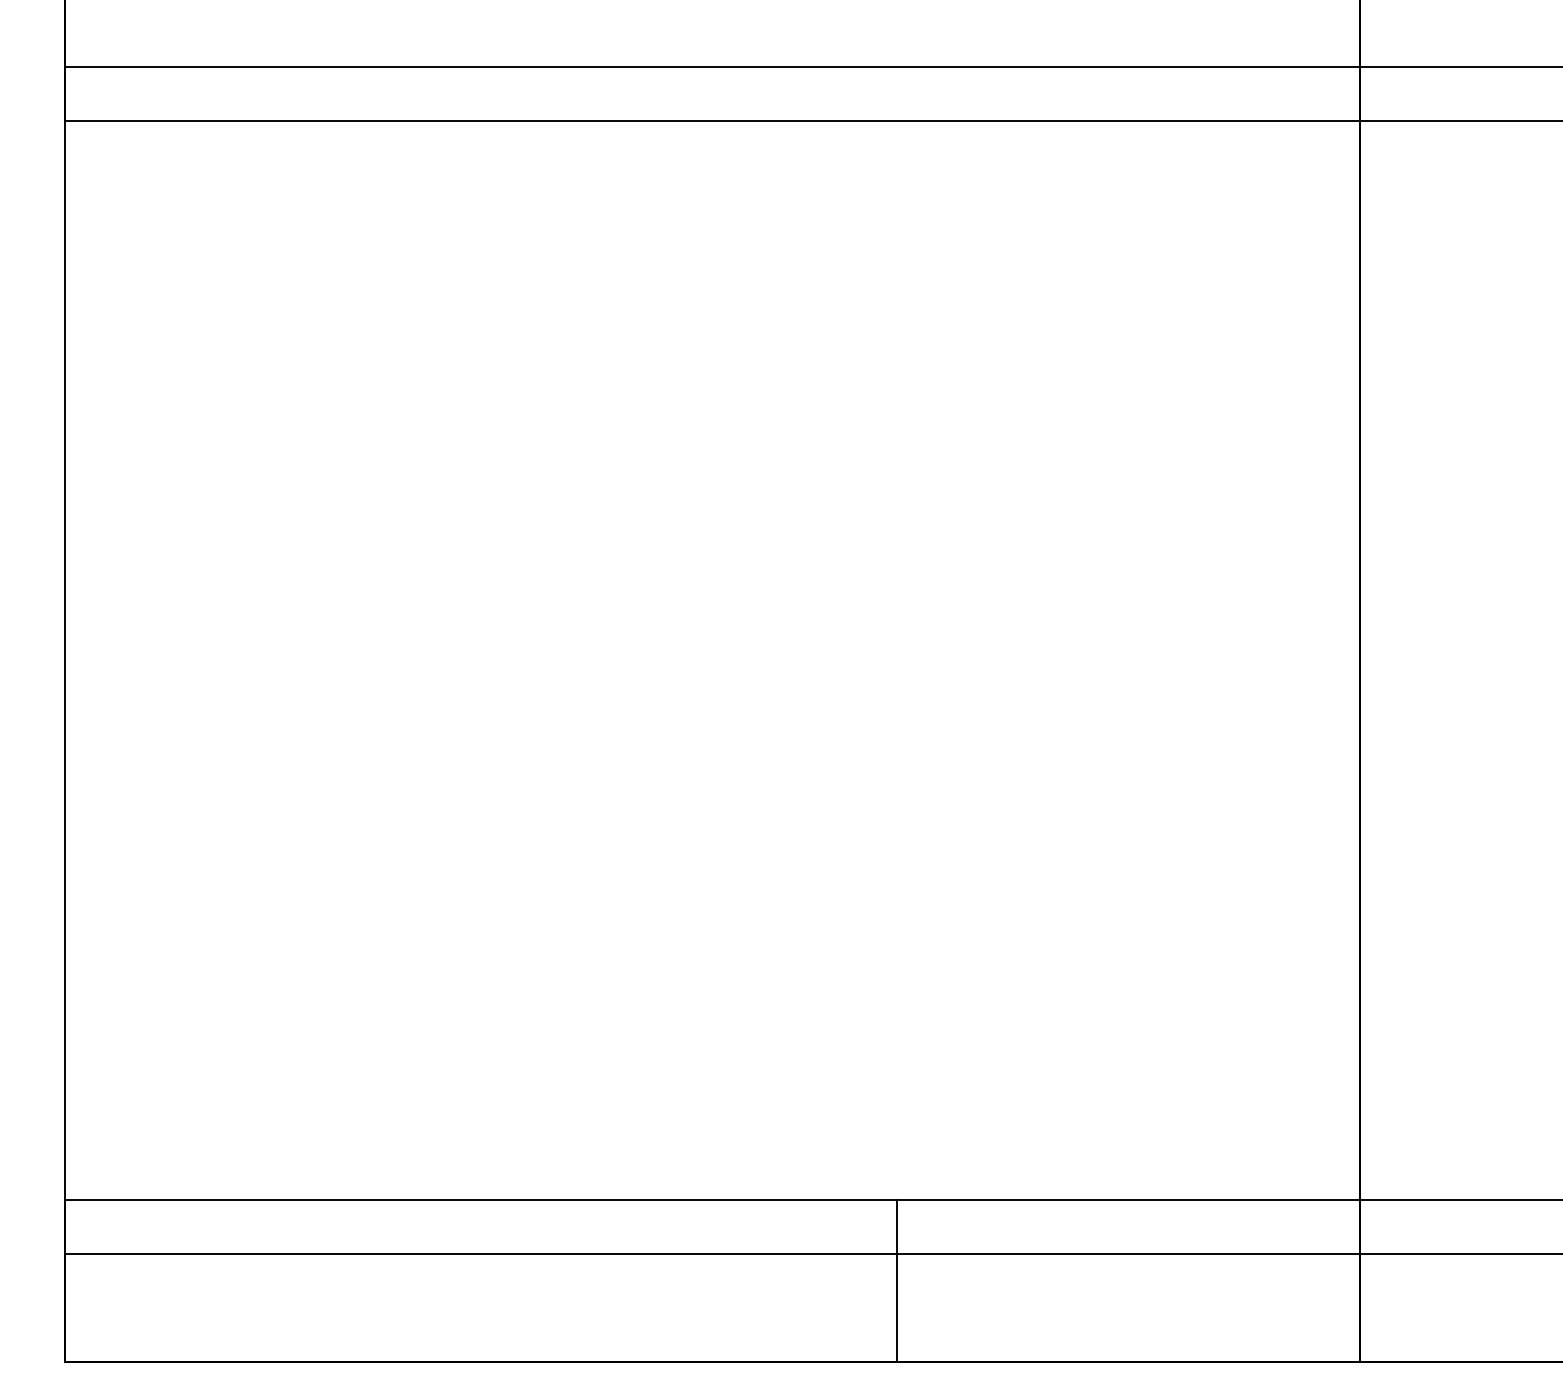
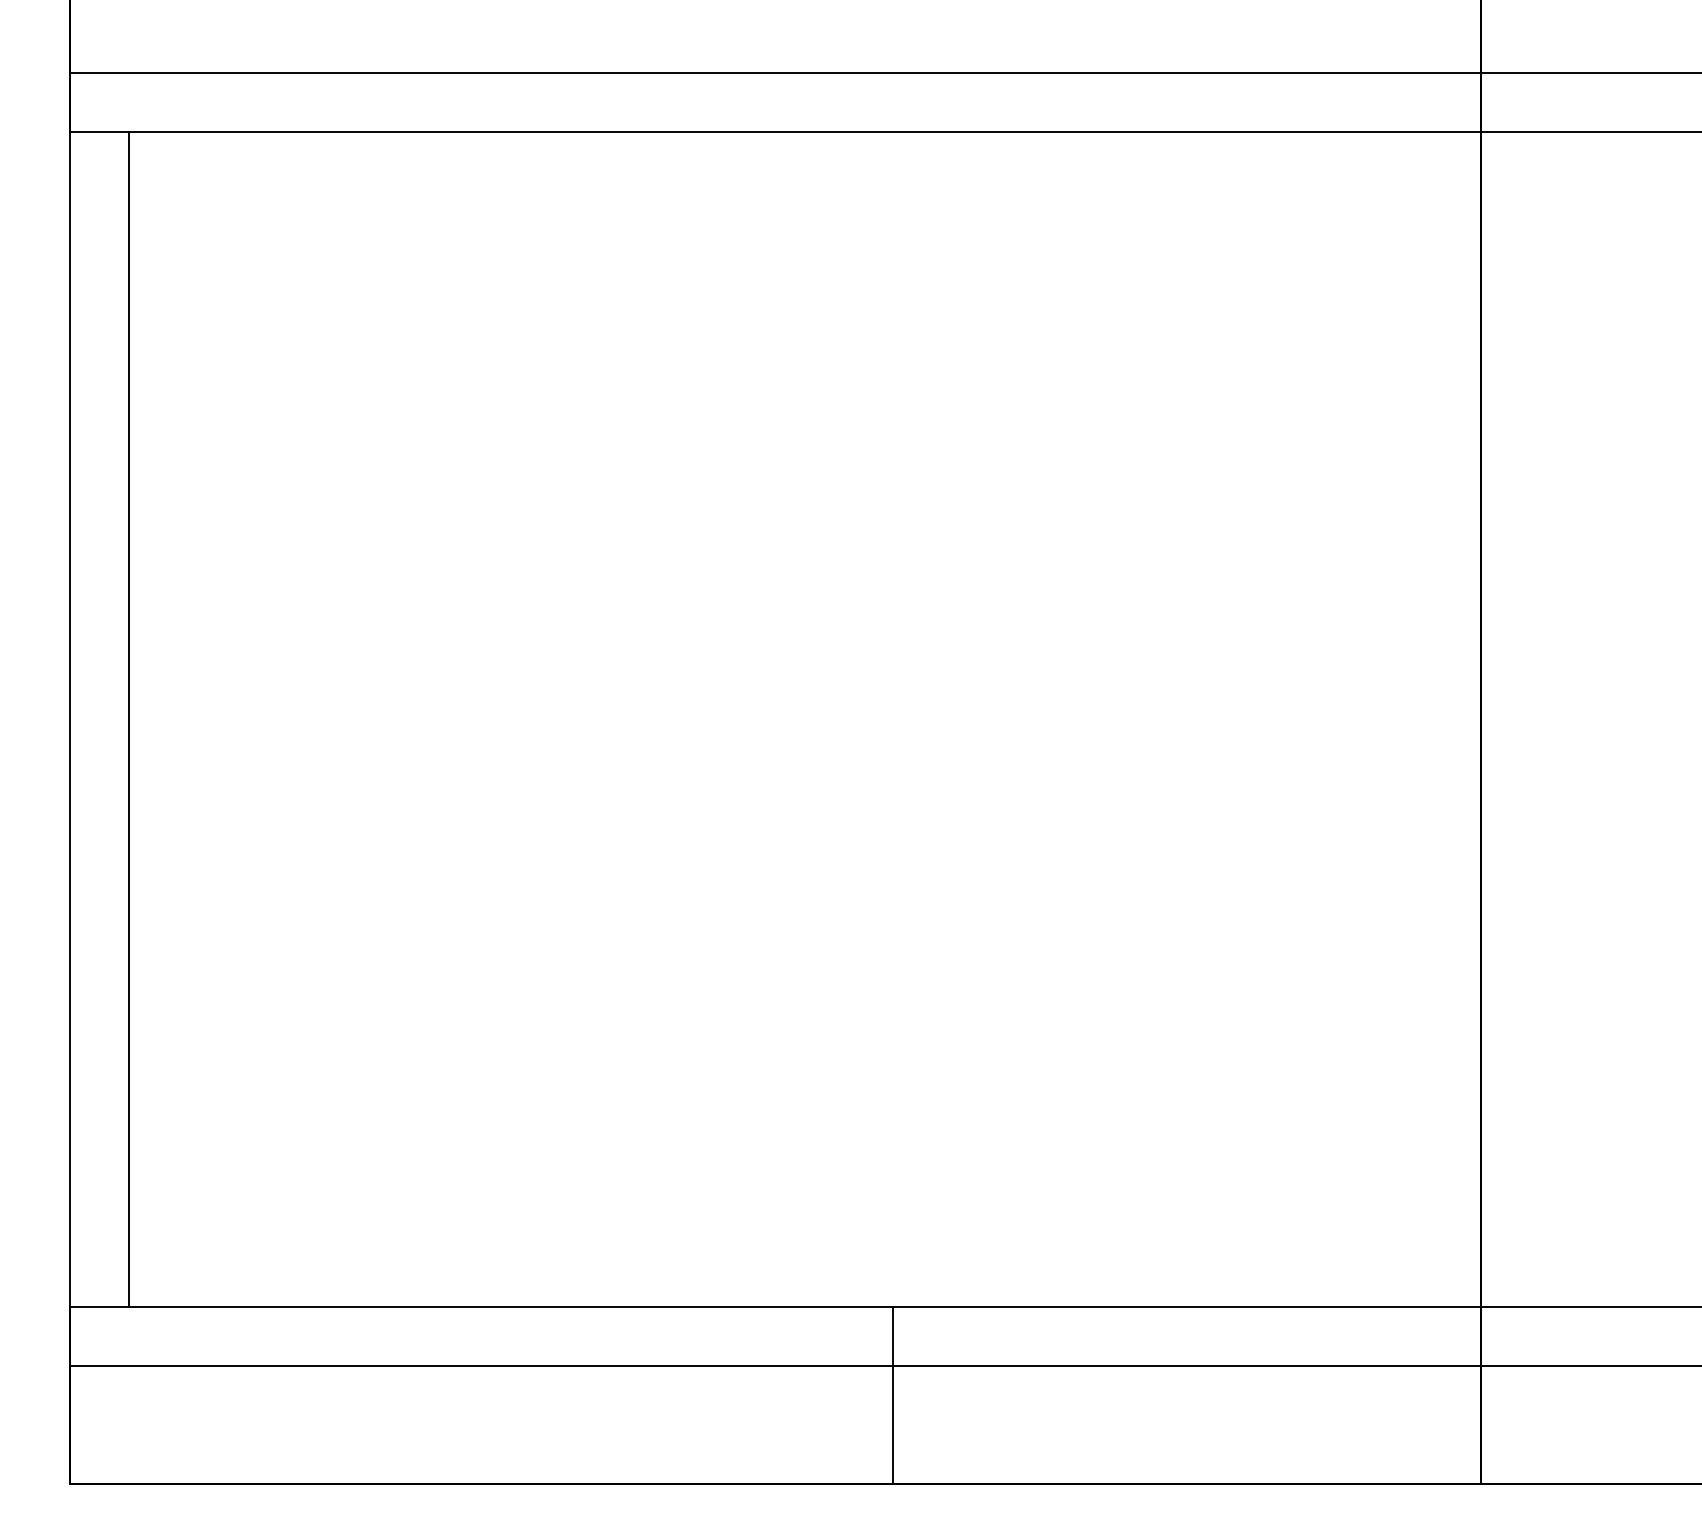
line: (118, 660) -> (128, 719), added
line: (897, 1280) -> (893, 1394), moved

